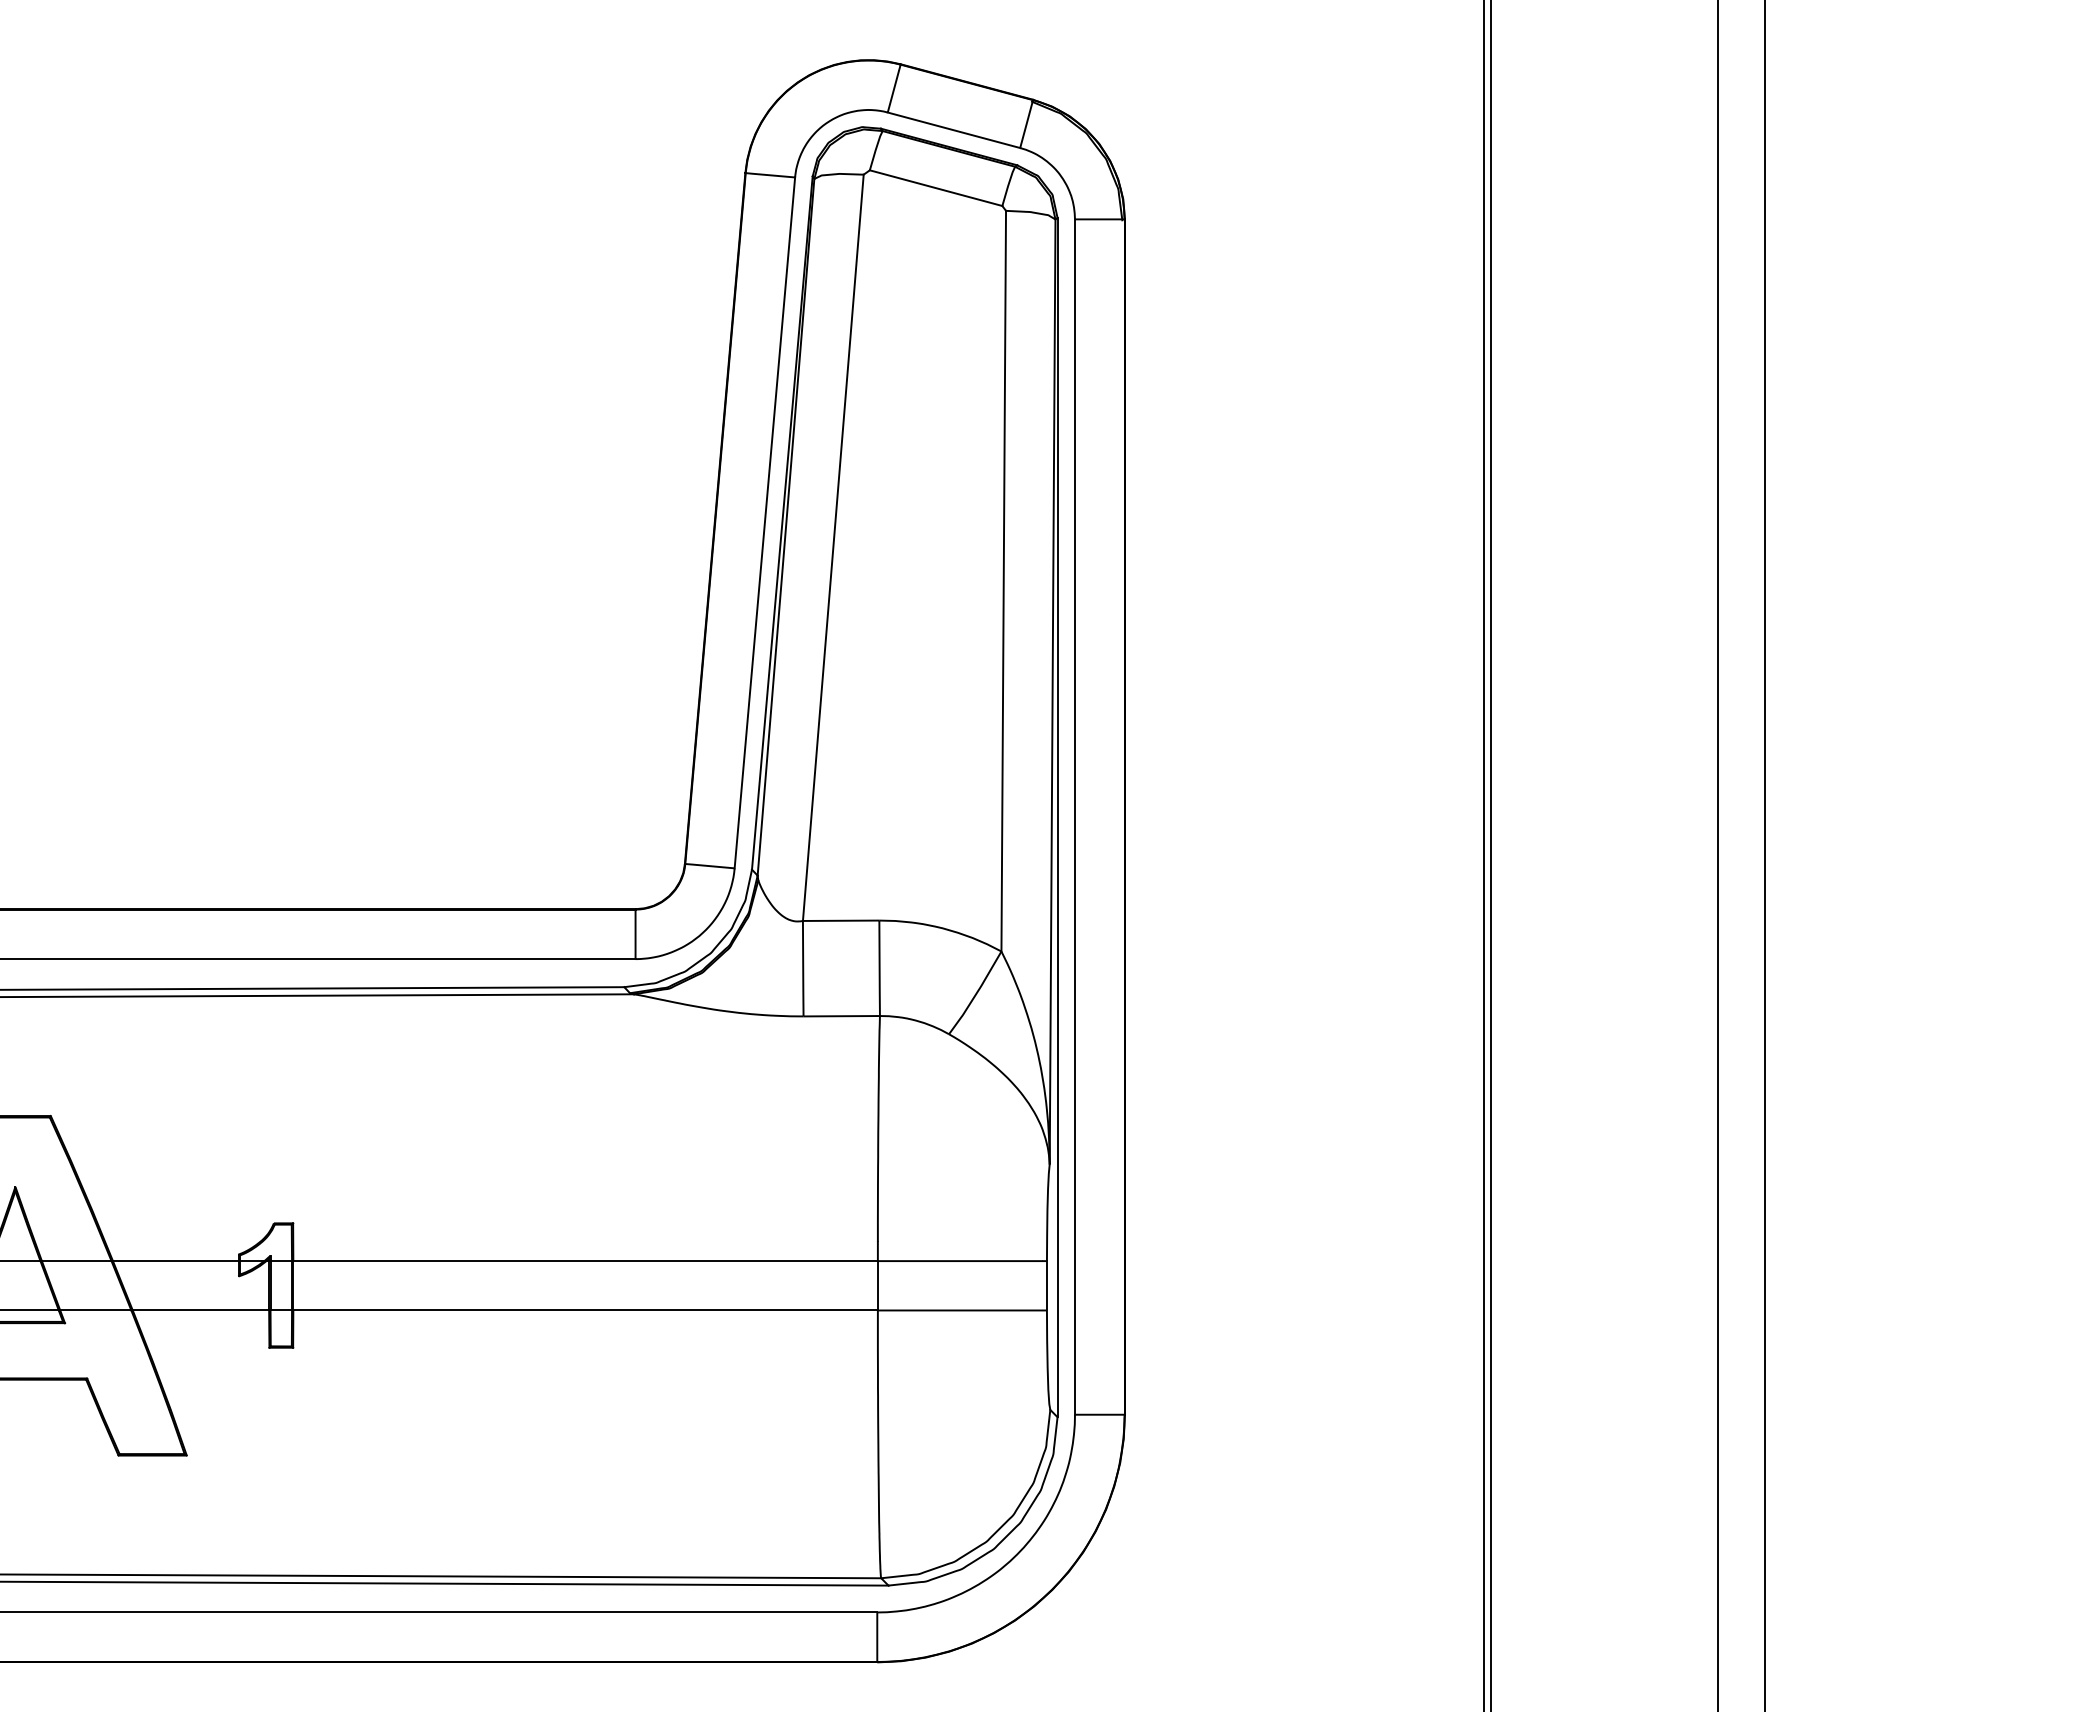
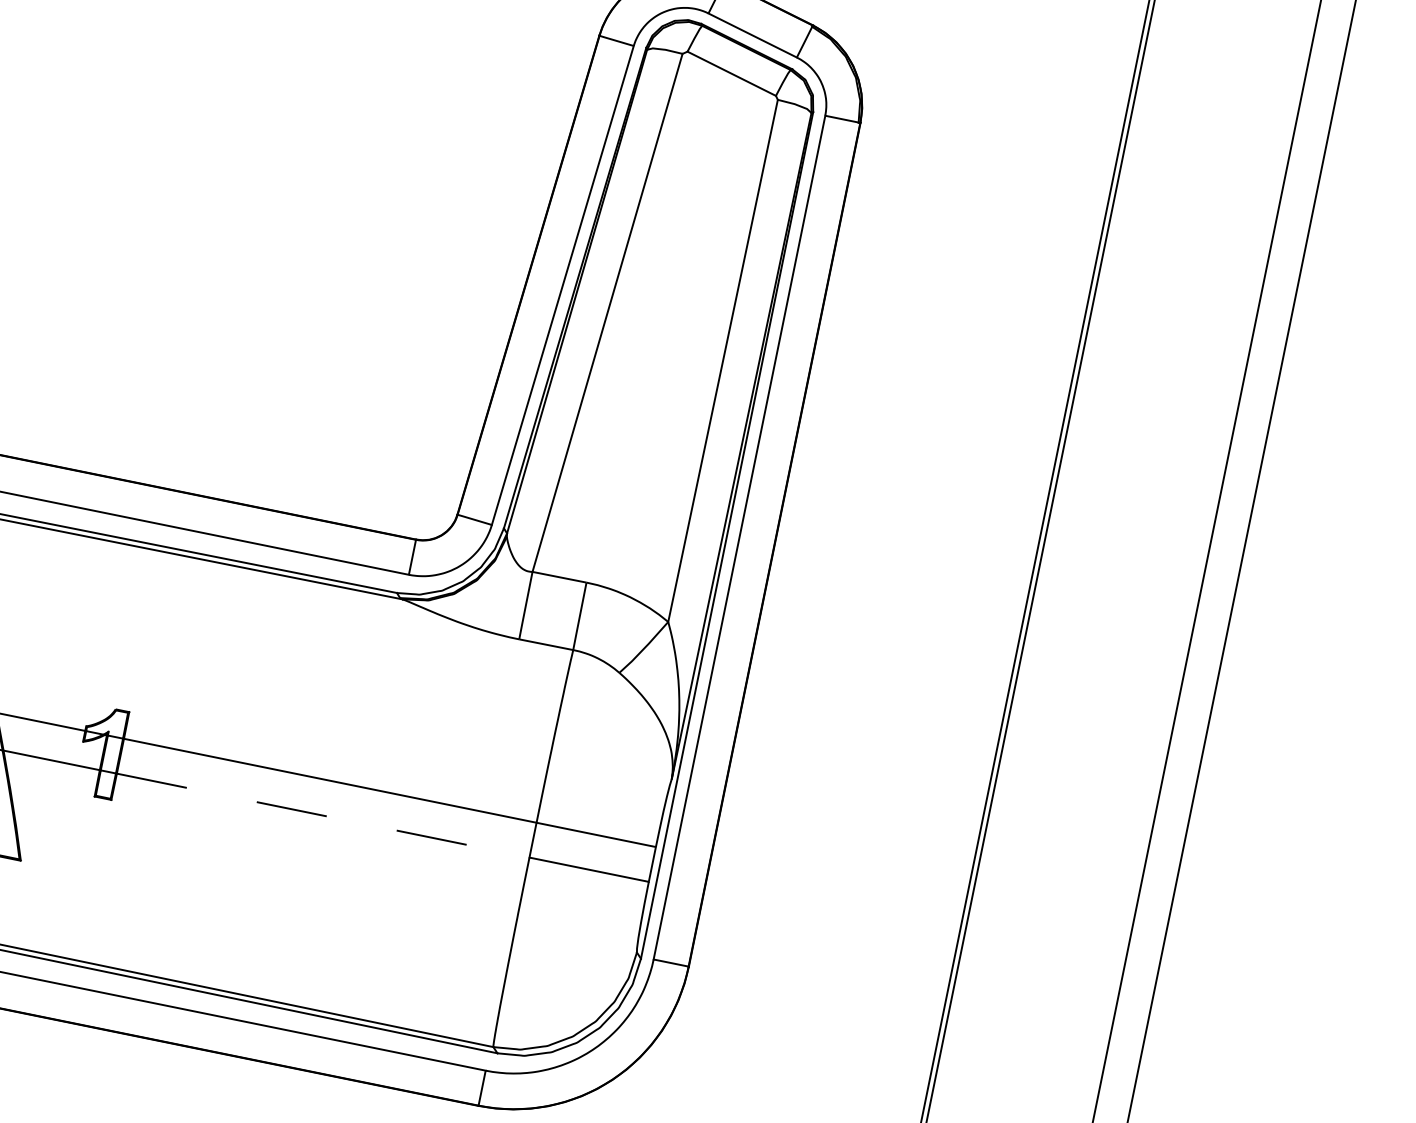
line: (586, 1310) -> (323, 815), solid -> dashed

